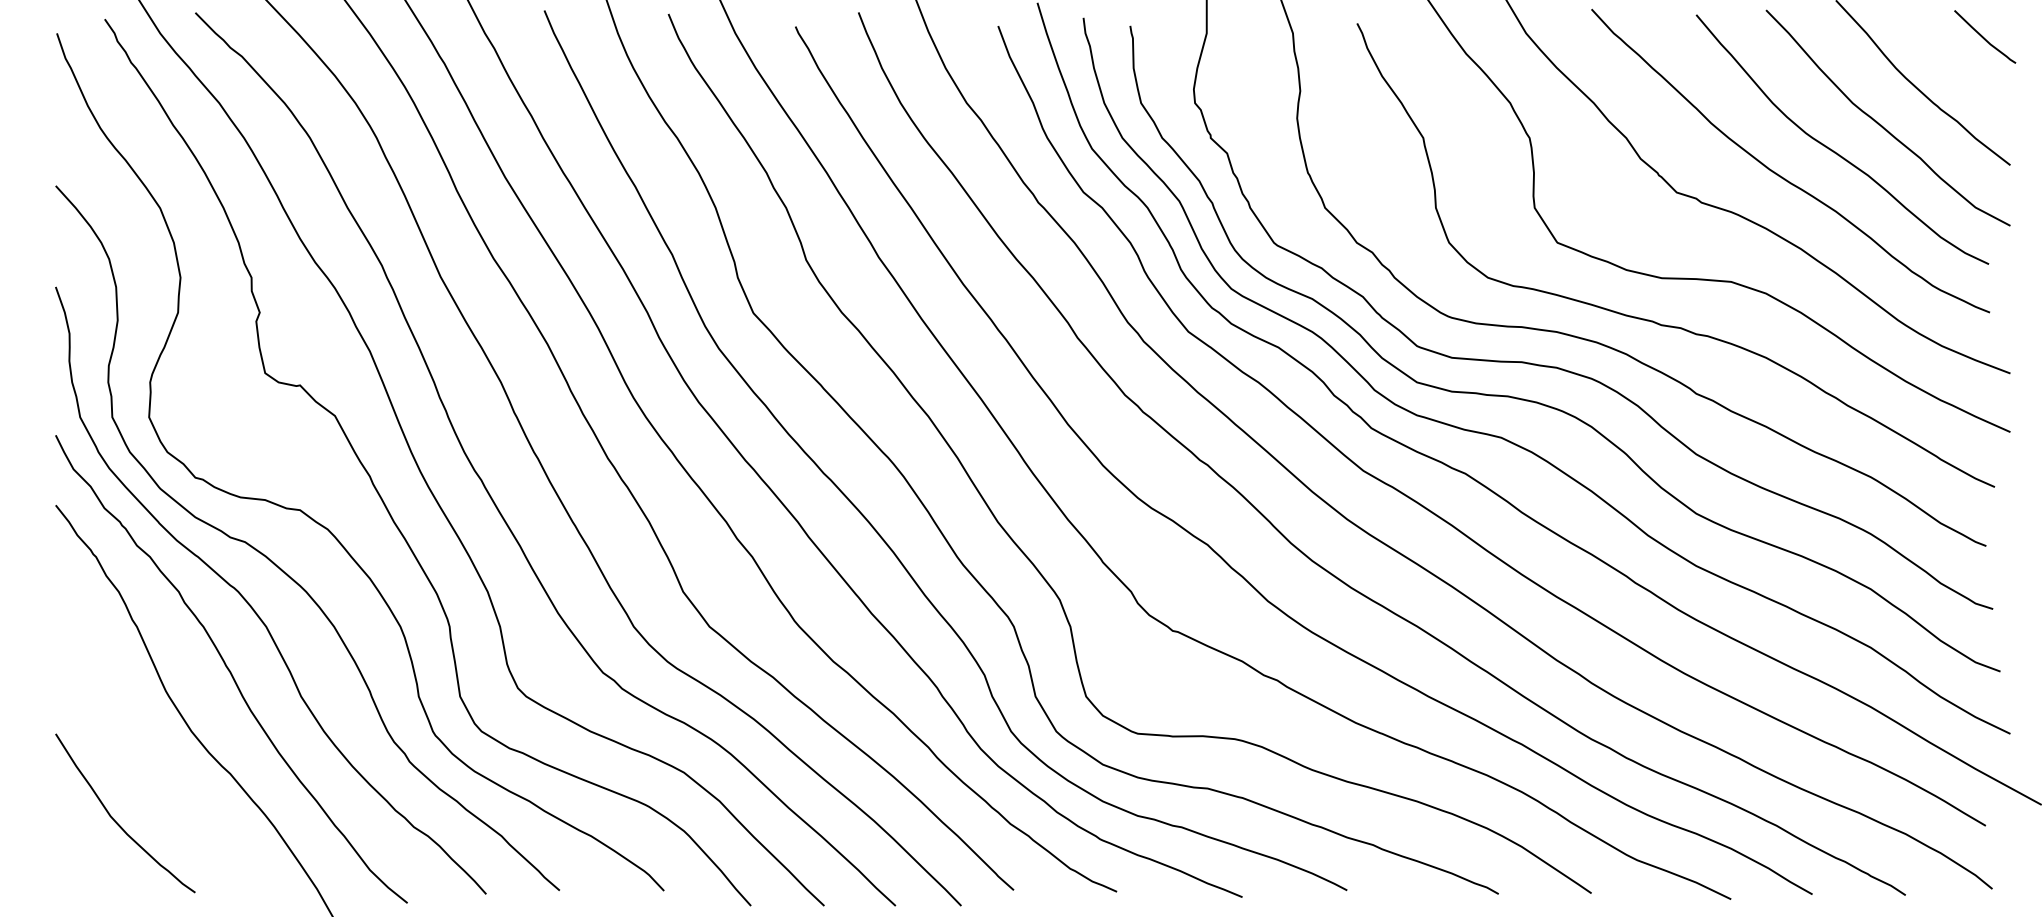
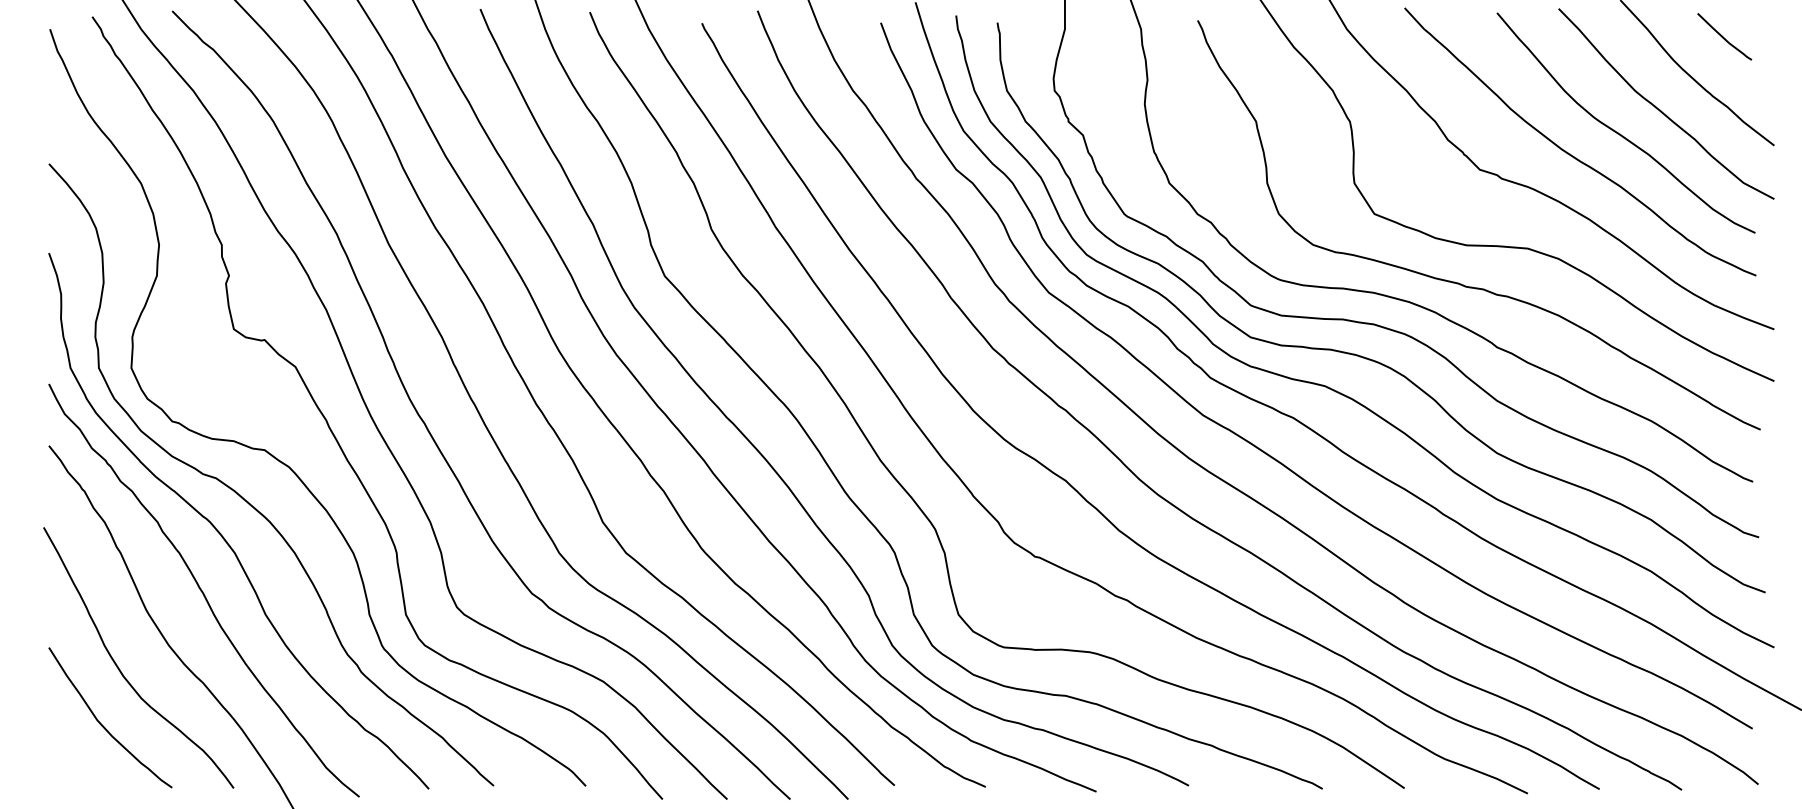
curve: (1984, 37) -> (1724, 37), moved
curve: (136, 758) -> (120, 669), added

